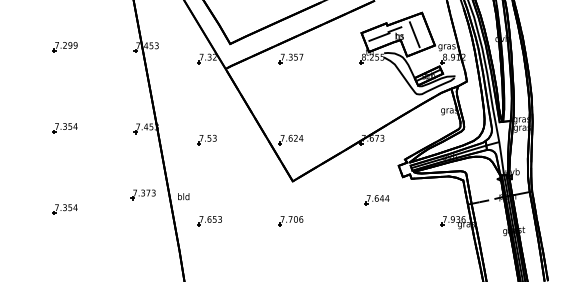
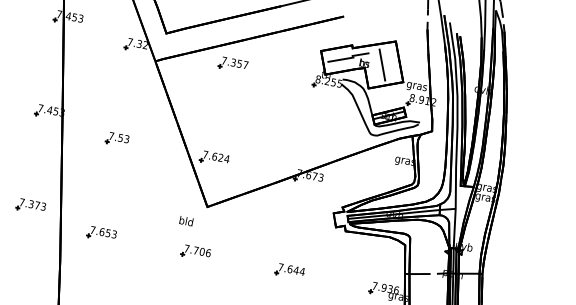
part: (142, 194) -> (30, 205), moved
text: (183, 196) -> (186, 221), moved
part: (376, 200) -> (289, 271), moved

